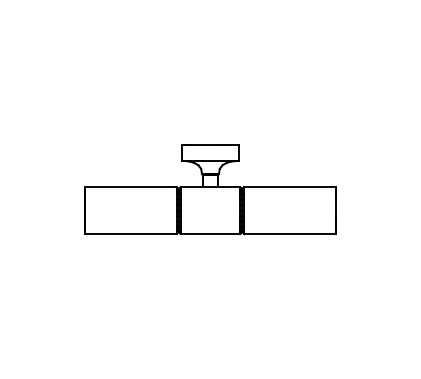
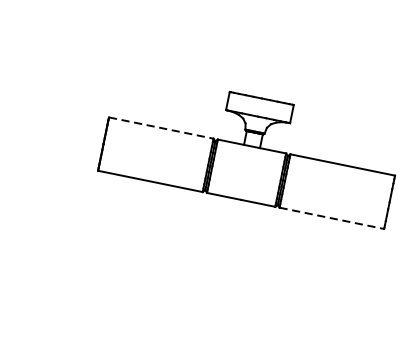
line: (130, 187) -> (160, 128), solid -> dashed
line: (290, 233) -> (332, 217), solid -> dashed

